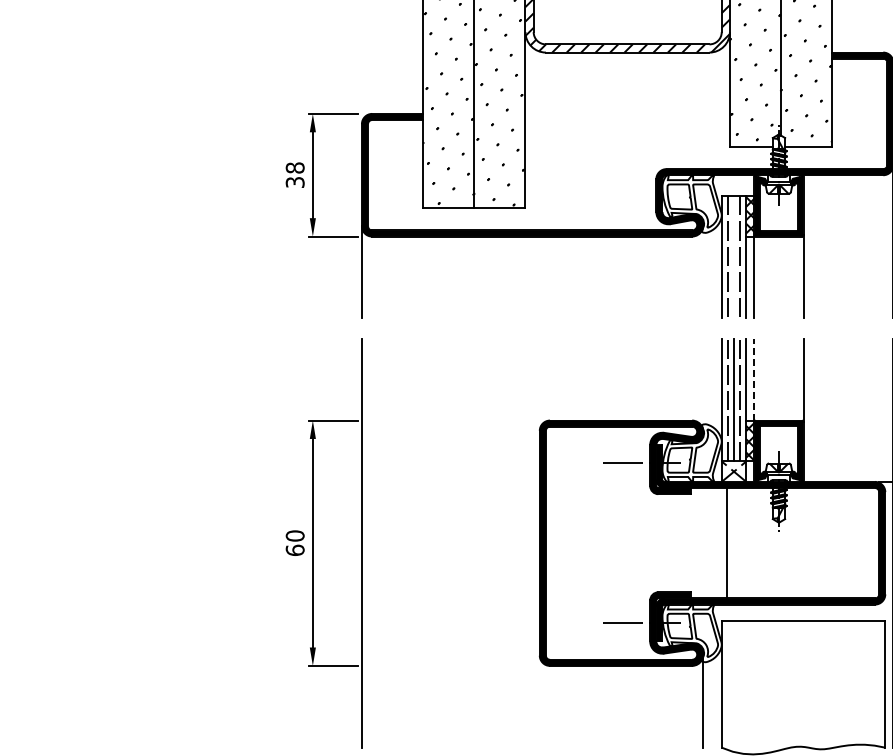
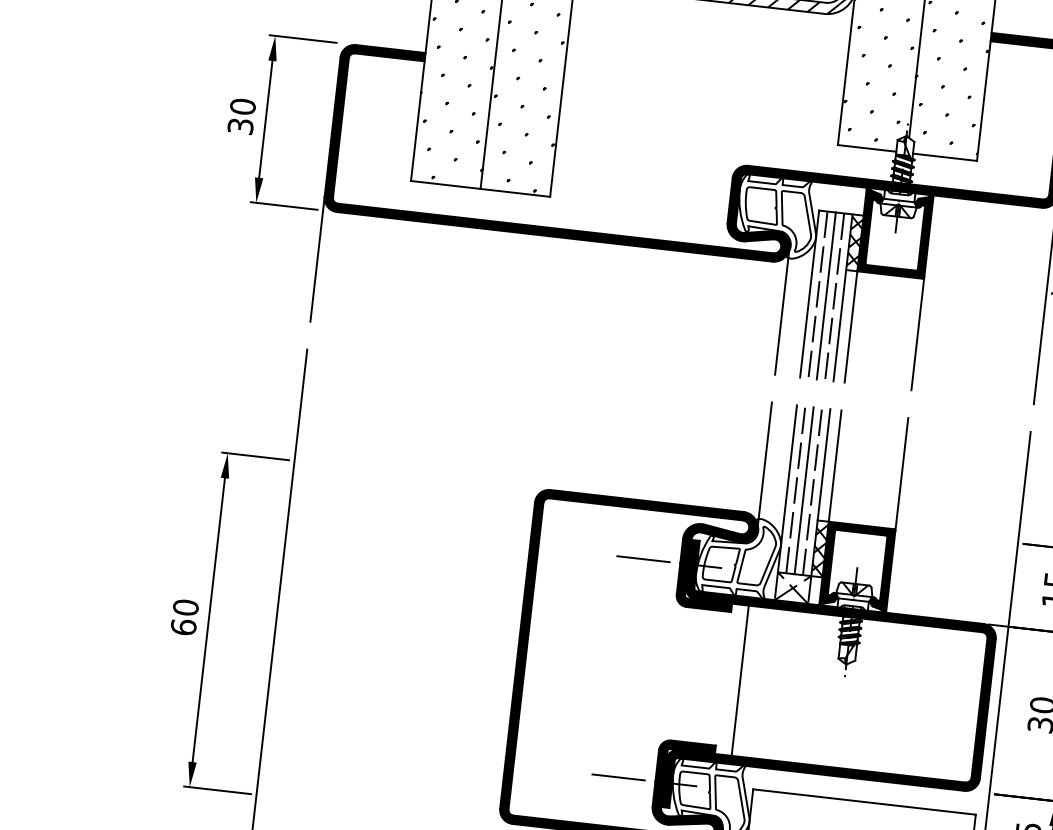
text: (295, 167) -> (243, 106), 38 -> 30
line: (734, 256) -> (827, 295), added
line: (703, 271) -> (782, 310), added
line: (754, 379) -> (835, 465), dashed -> solid
line: (703, 384) -> (765, 464), added
line: (727, 543) -> (740, 681), moved

